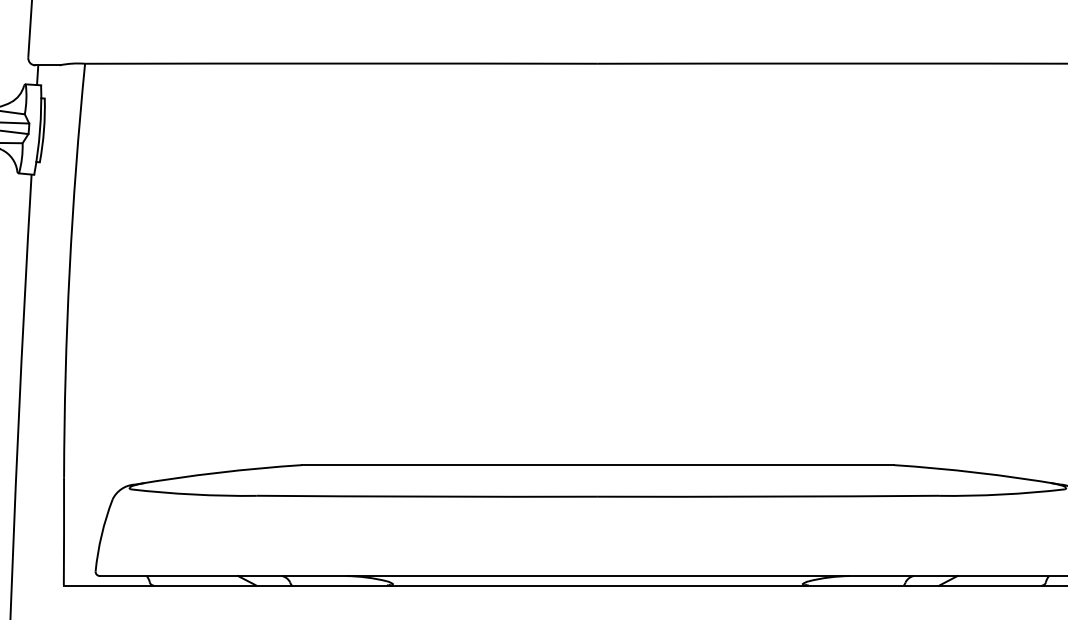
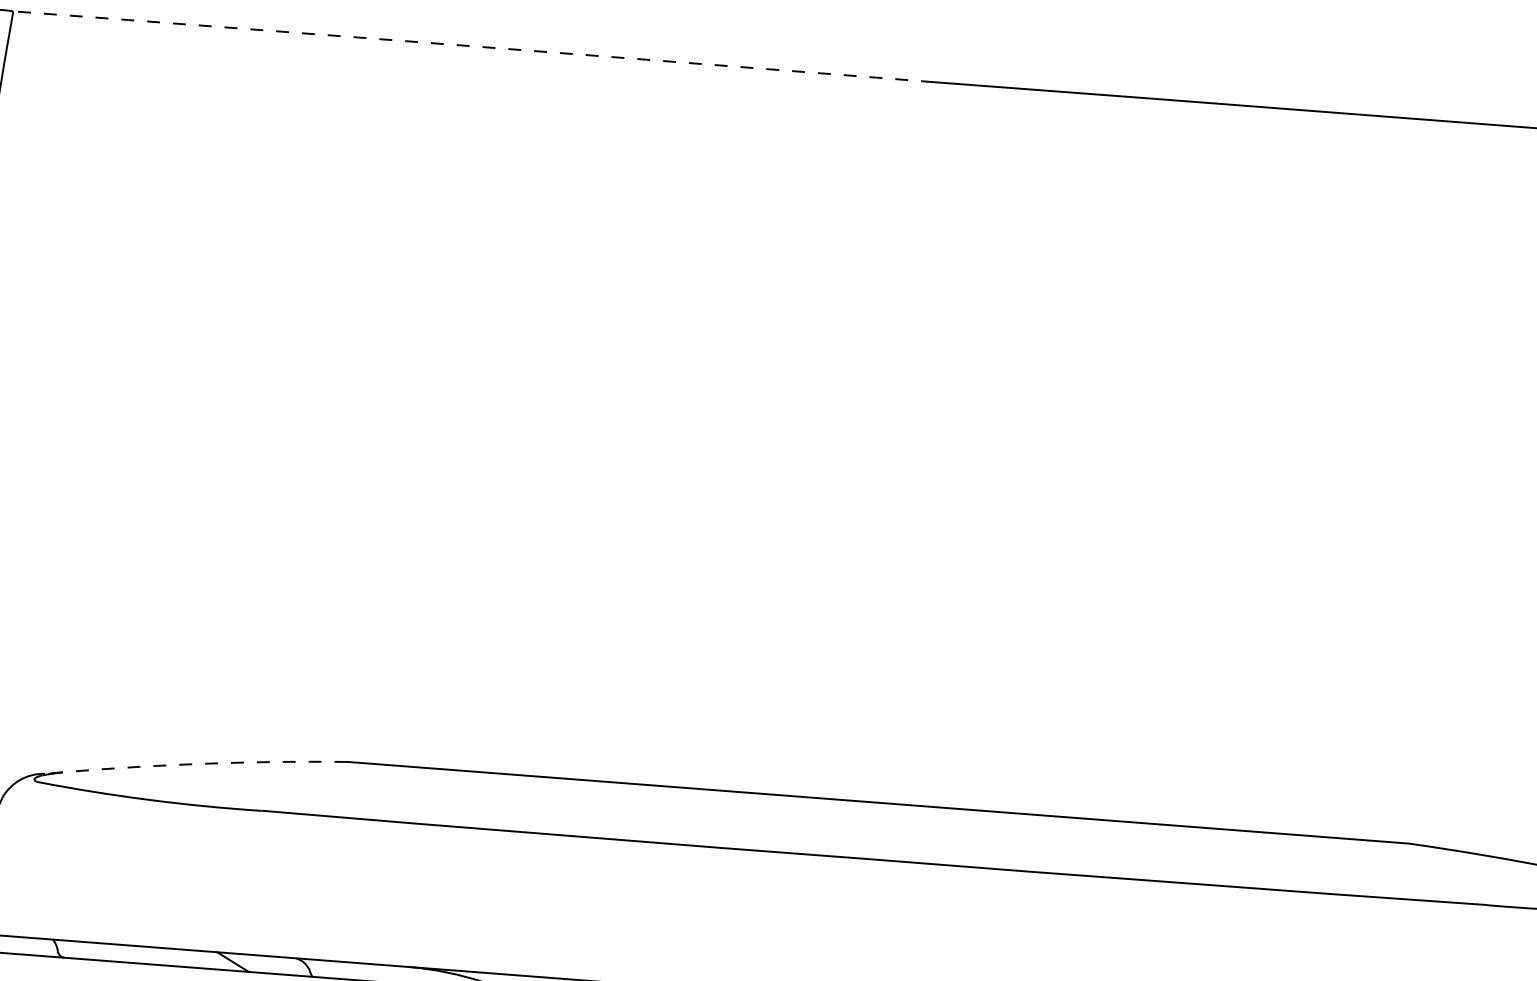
arc: (341, 63) -> (473, 46), solid -> dashed
arc: (218, 472) -> (196, 763), solid -> dashed

